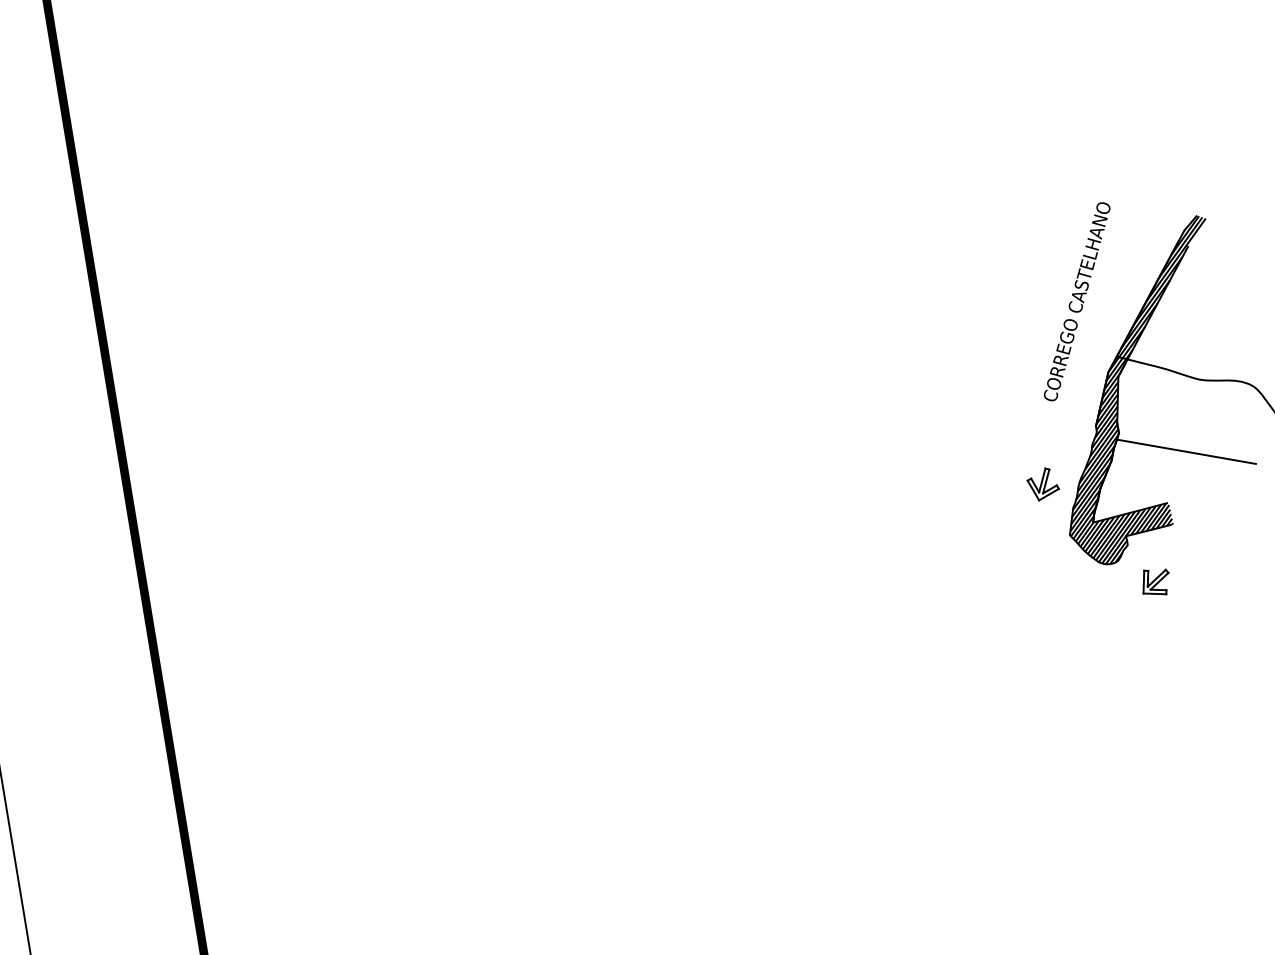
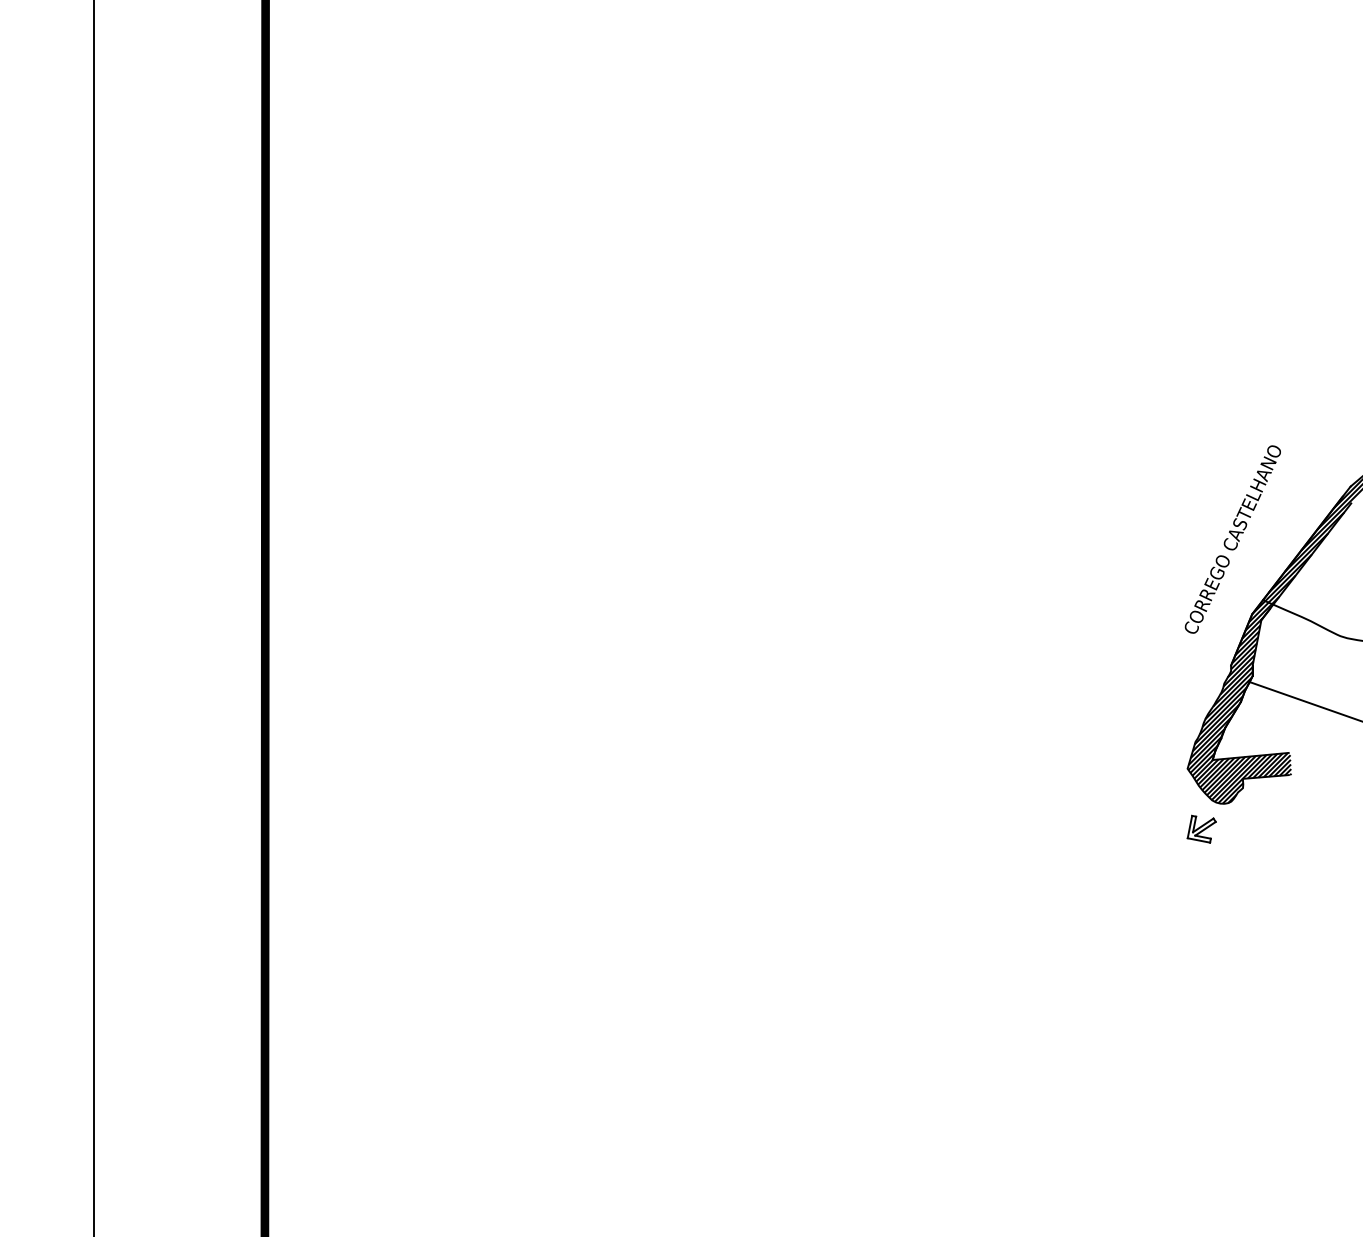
part: (1042, 483) -> (1169, 713), removed
part: (1155, 581) -> (1201, 828), moved

